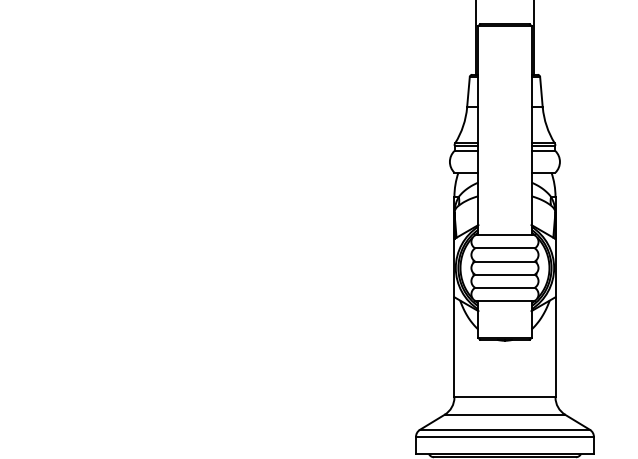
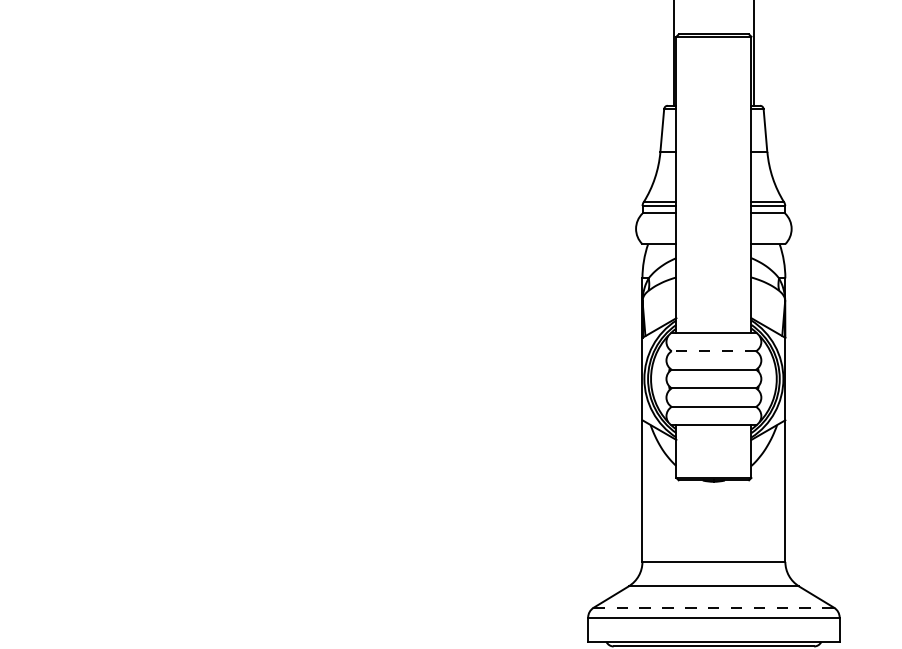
line: (504, 248) -> (713, 351), solid -> dashed
line: (505, 429) -> (714, 607), solid -> dashed

